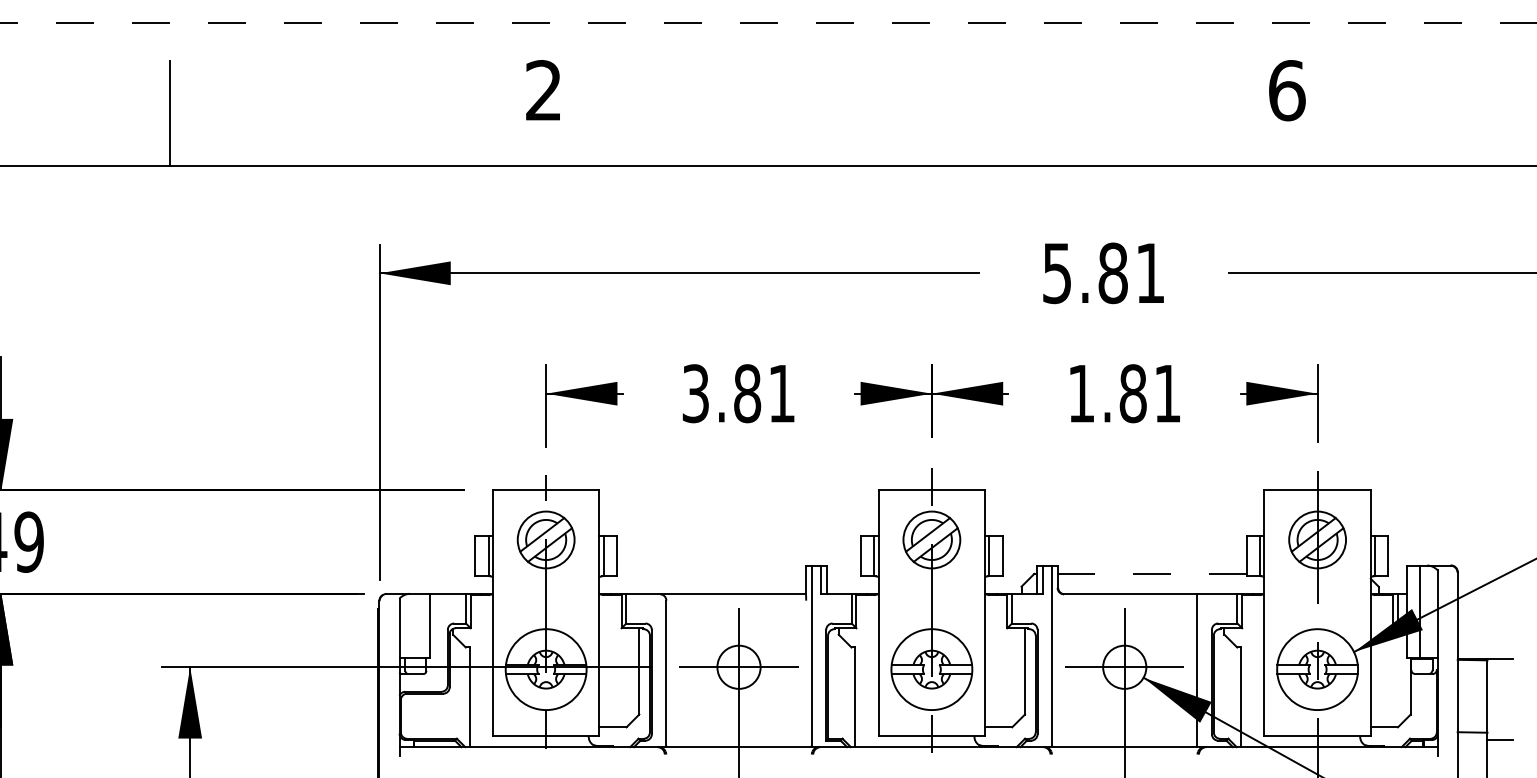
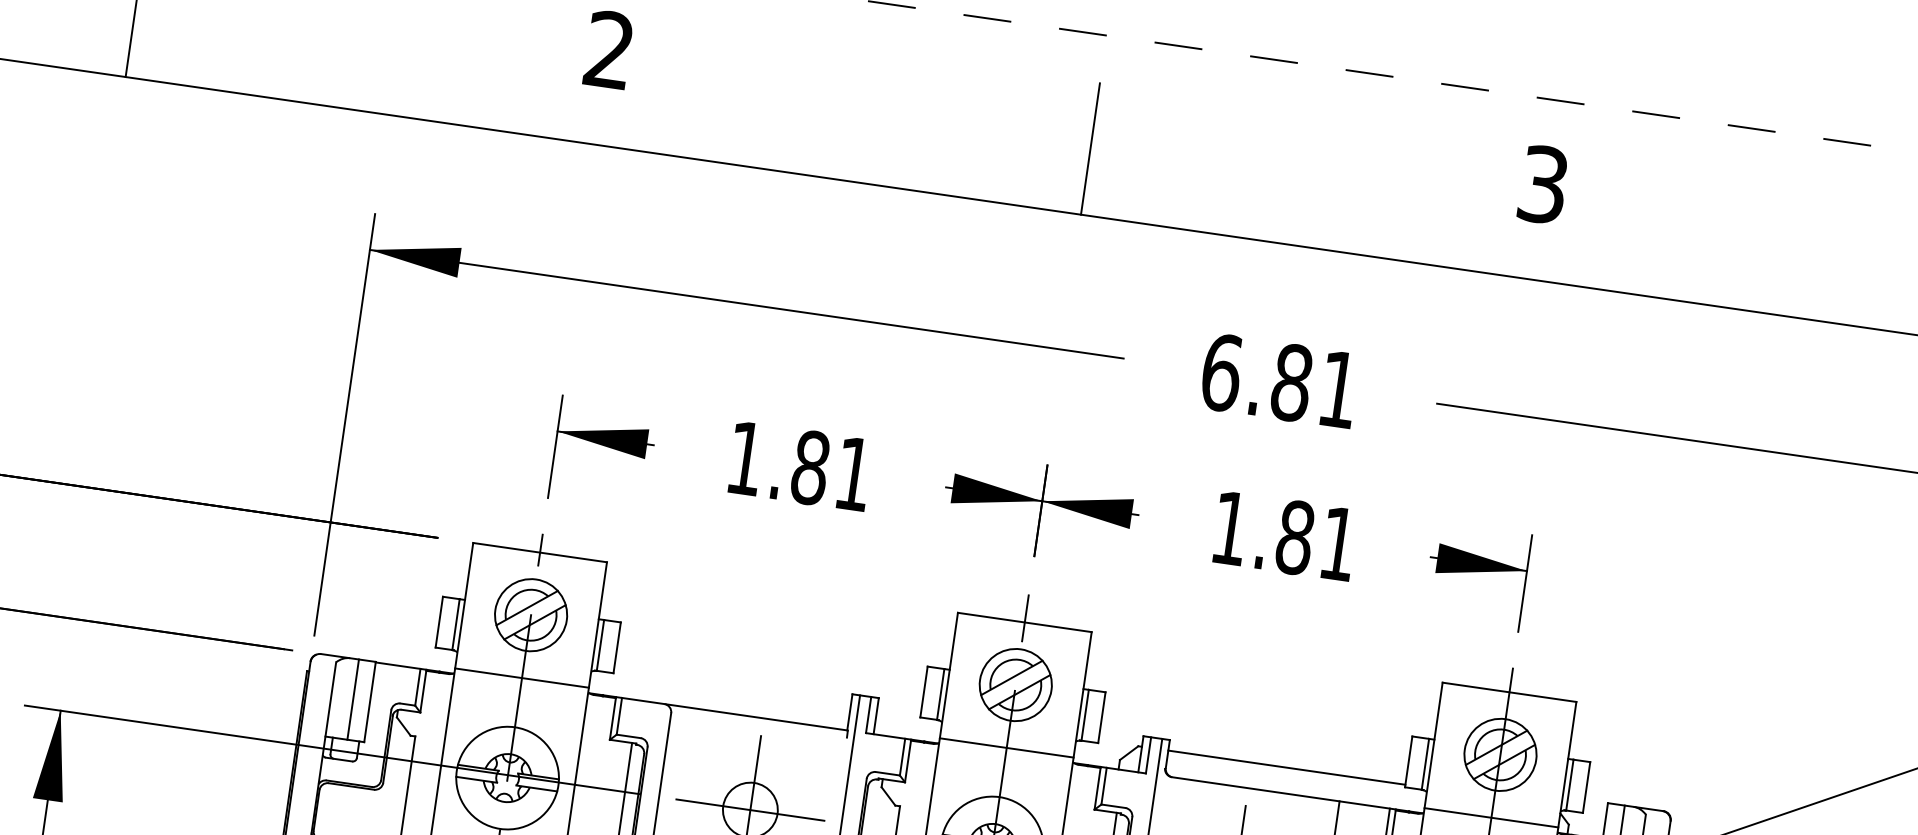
text: (1287, 90) -> (1544, 184), 6 -> 3
line: (929, 113) -> (1090, 148), added
text: (1057, 273) -> (1221, 372), 5.81 -> 6.81
text: (695, 393) -> (745, 458), 3.81 -> 1.81
line: (1152, 573) -> (1286, 767), dashed -> solid
line: (545, 590) -> (521, 678), added
line: (931, 590) -> (1006, 748), added
line: (1317, 590) -> (1491, 818), added
line: (416, 625) -> (352, 699), added

